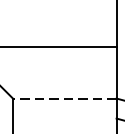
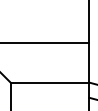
line: (64, 98) -> (49, 82), dashed -> solid

